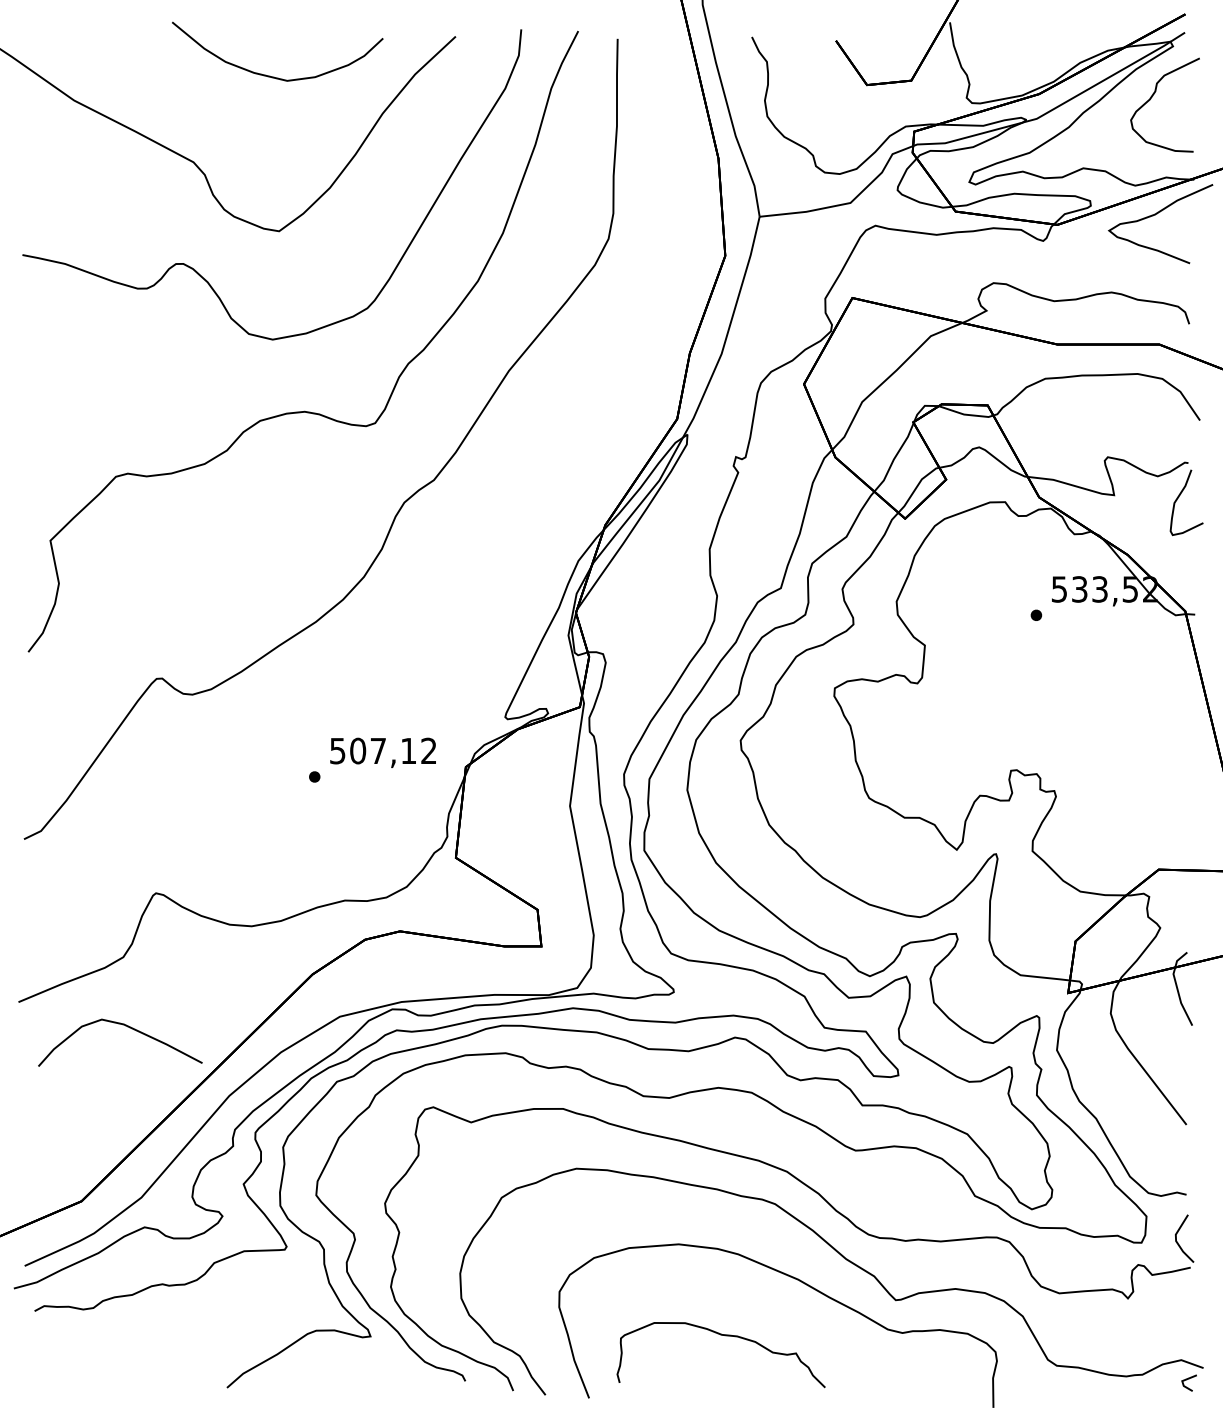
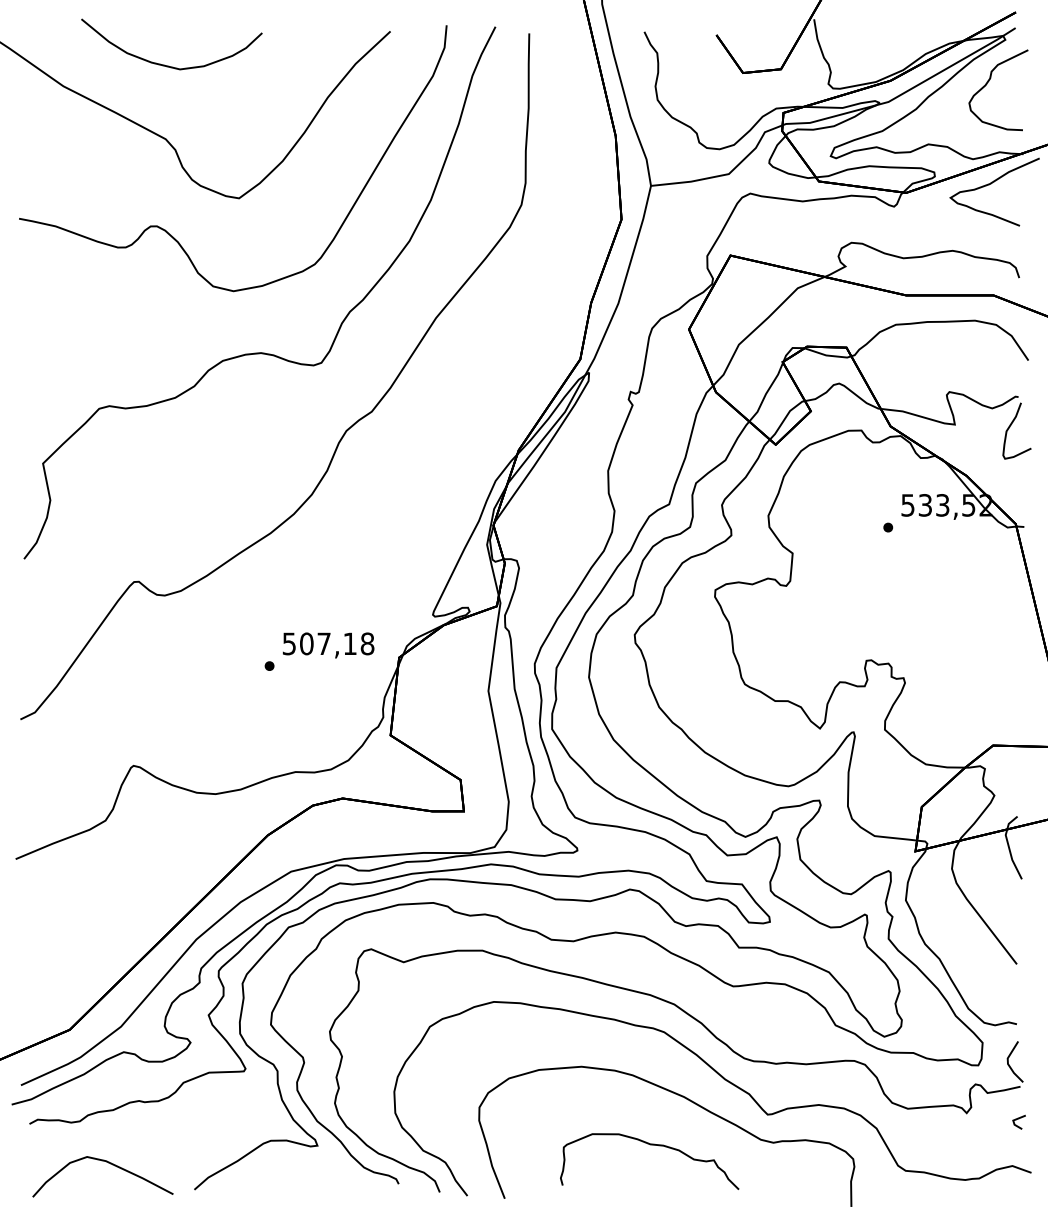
curve: (270, 75) -> (165, 64), moved
text: (428, 750) -> (367, 643), 507,12 -> 507,18
curve: (127, 1027) -> (109, 1163), moved
curve: (725, 1336) -> (653, 1145), moved
line: (1186, 1380) -> (1016, 1120), moved

